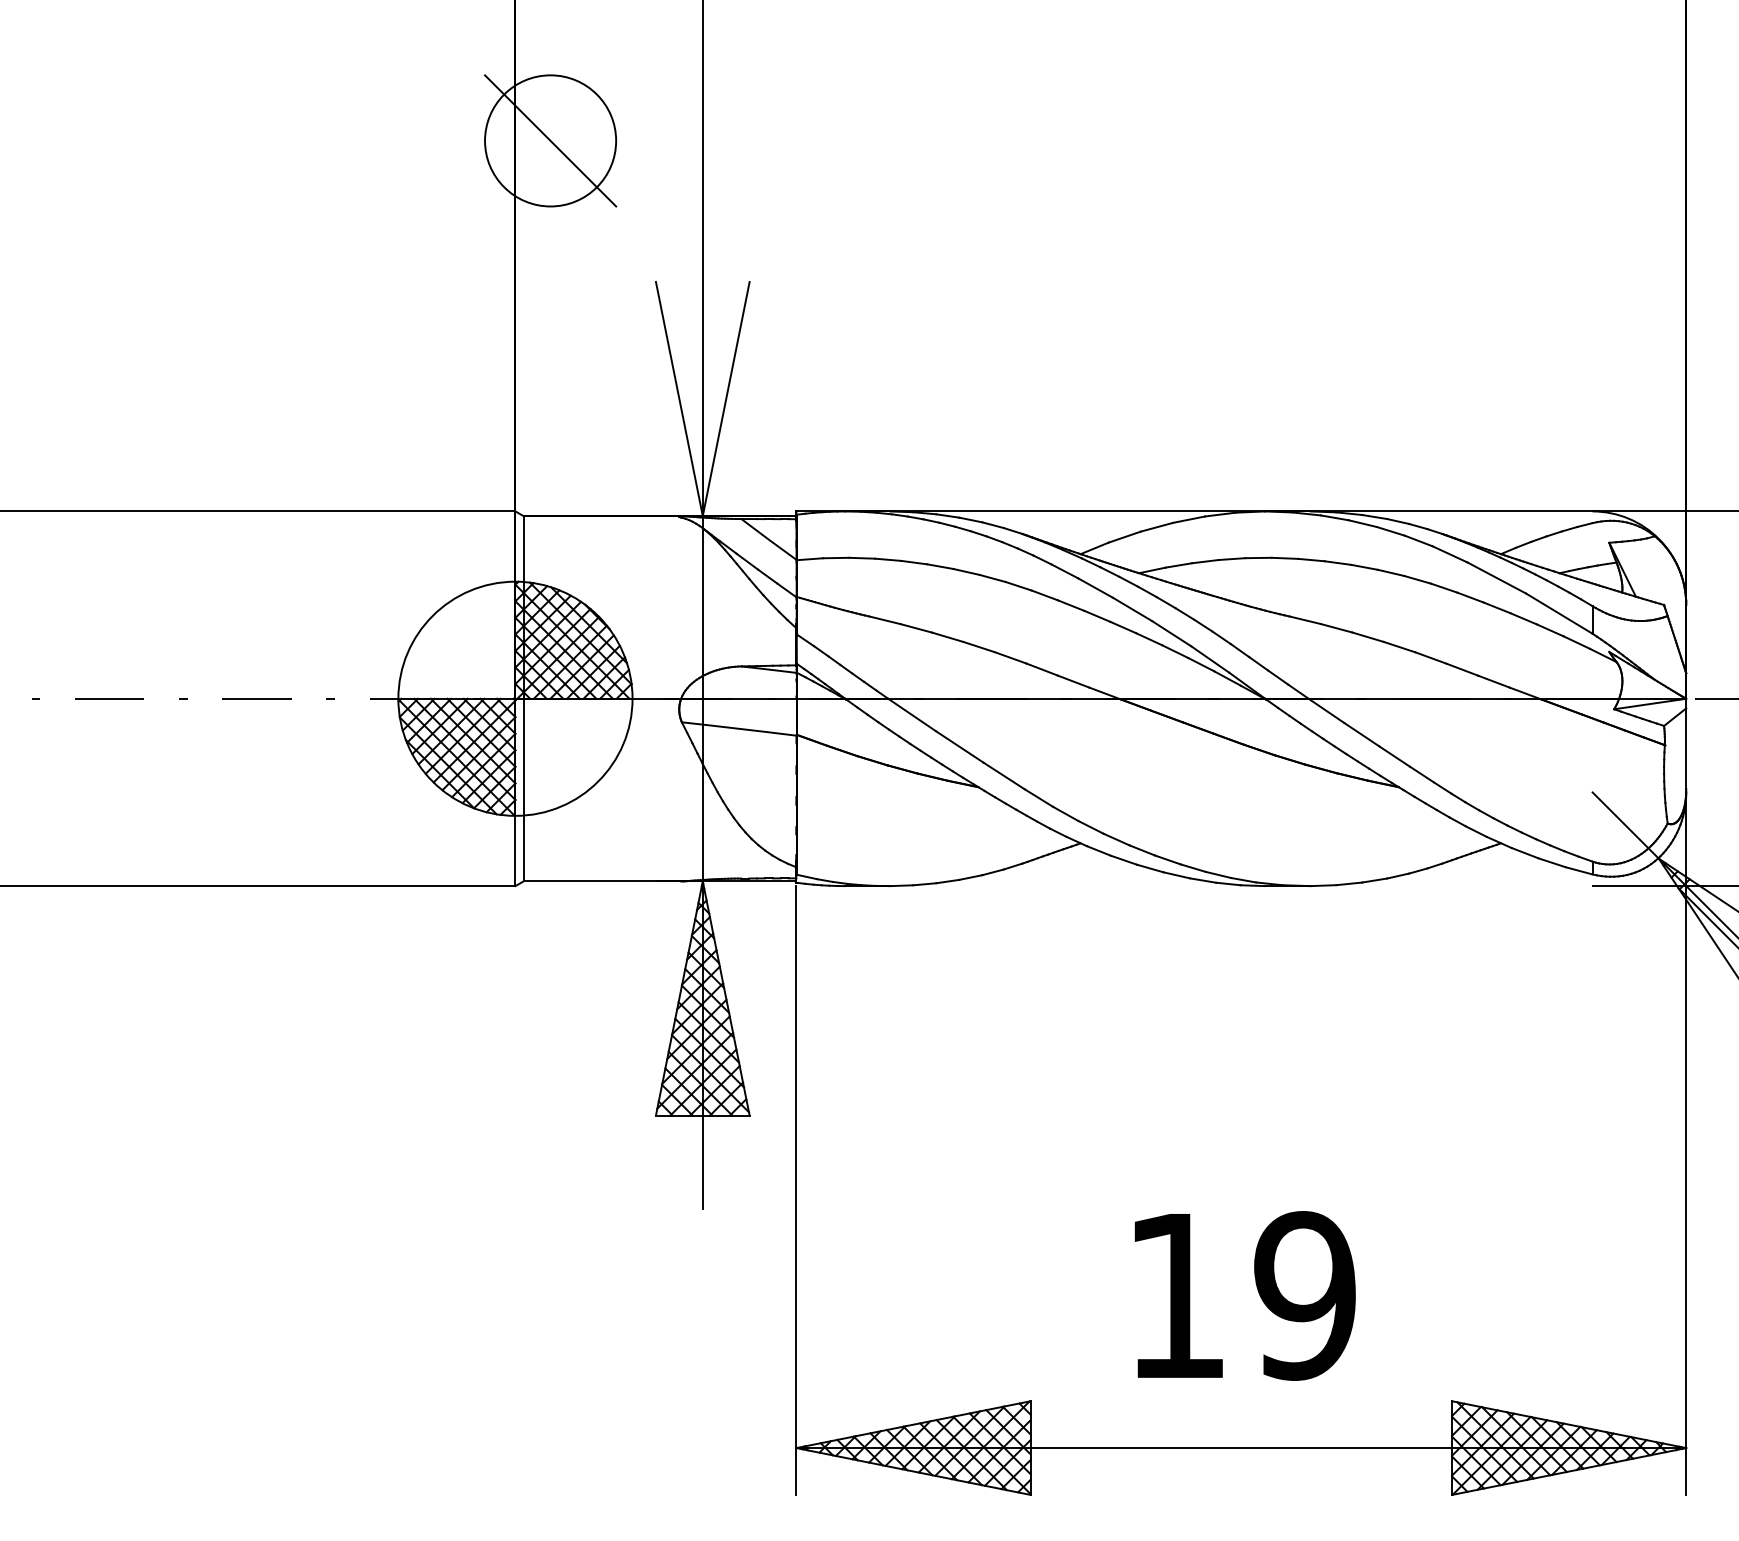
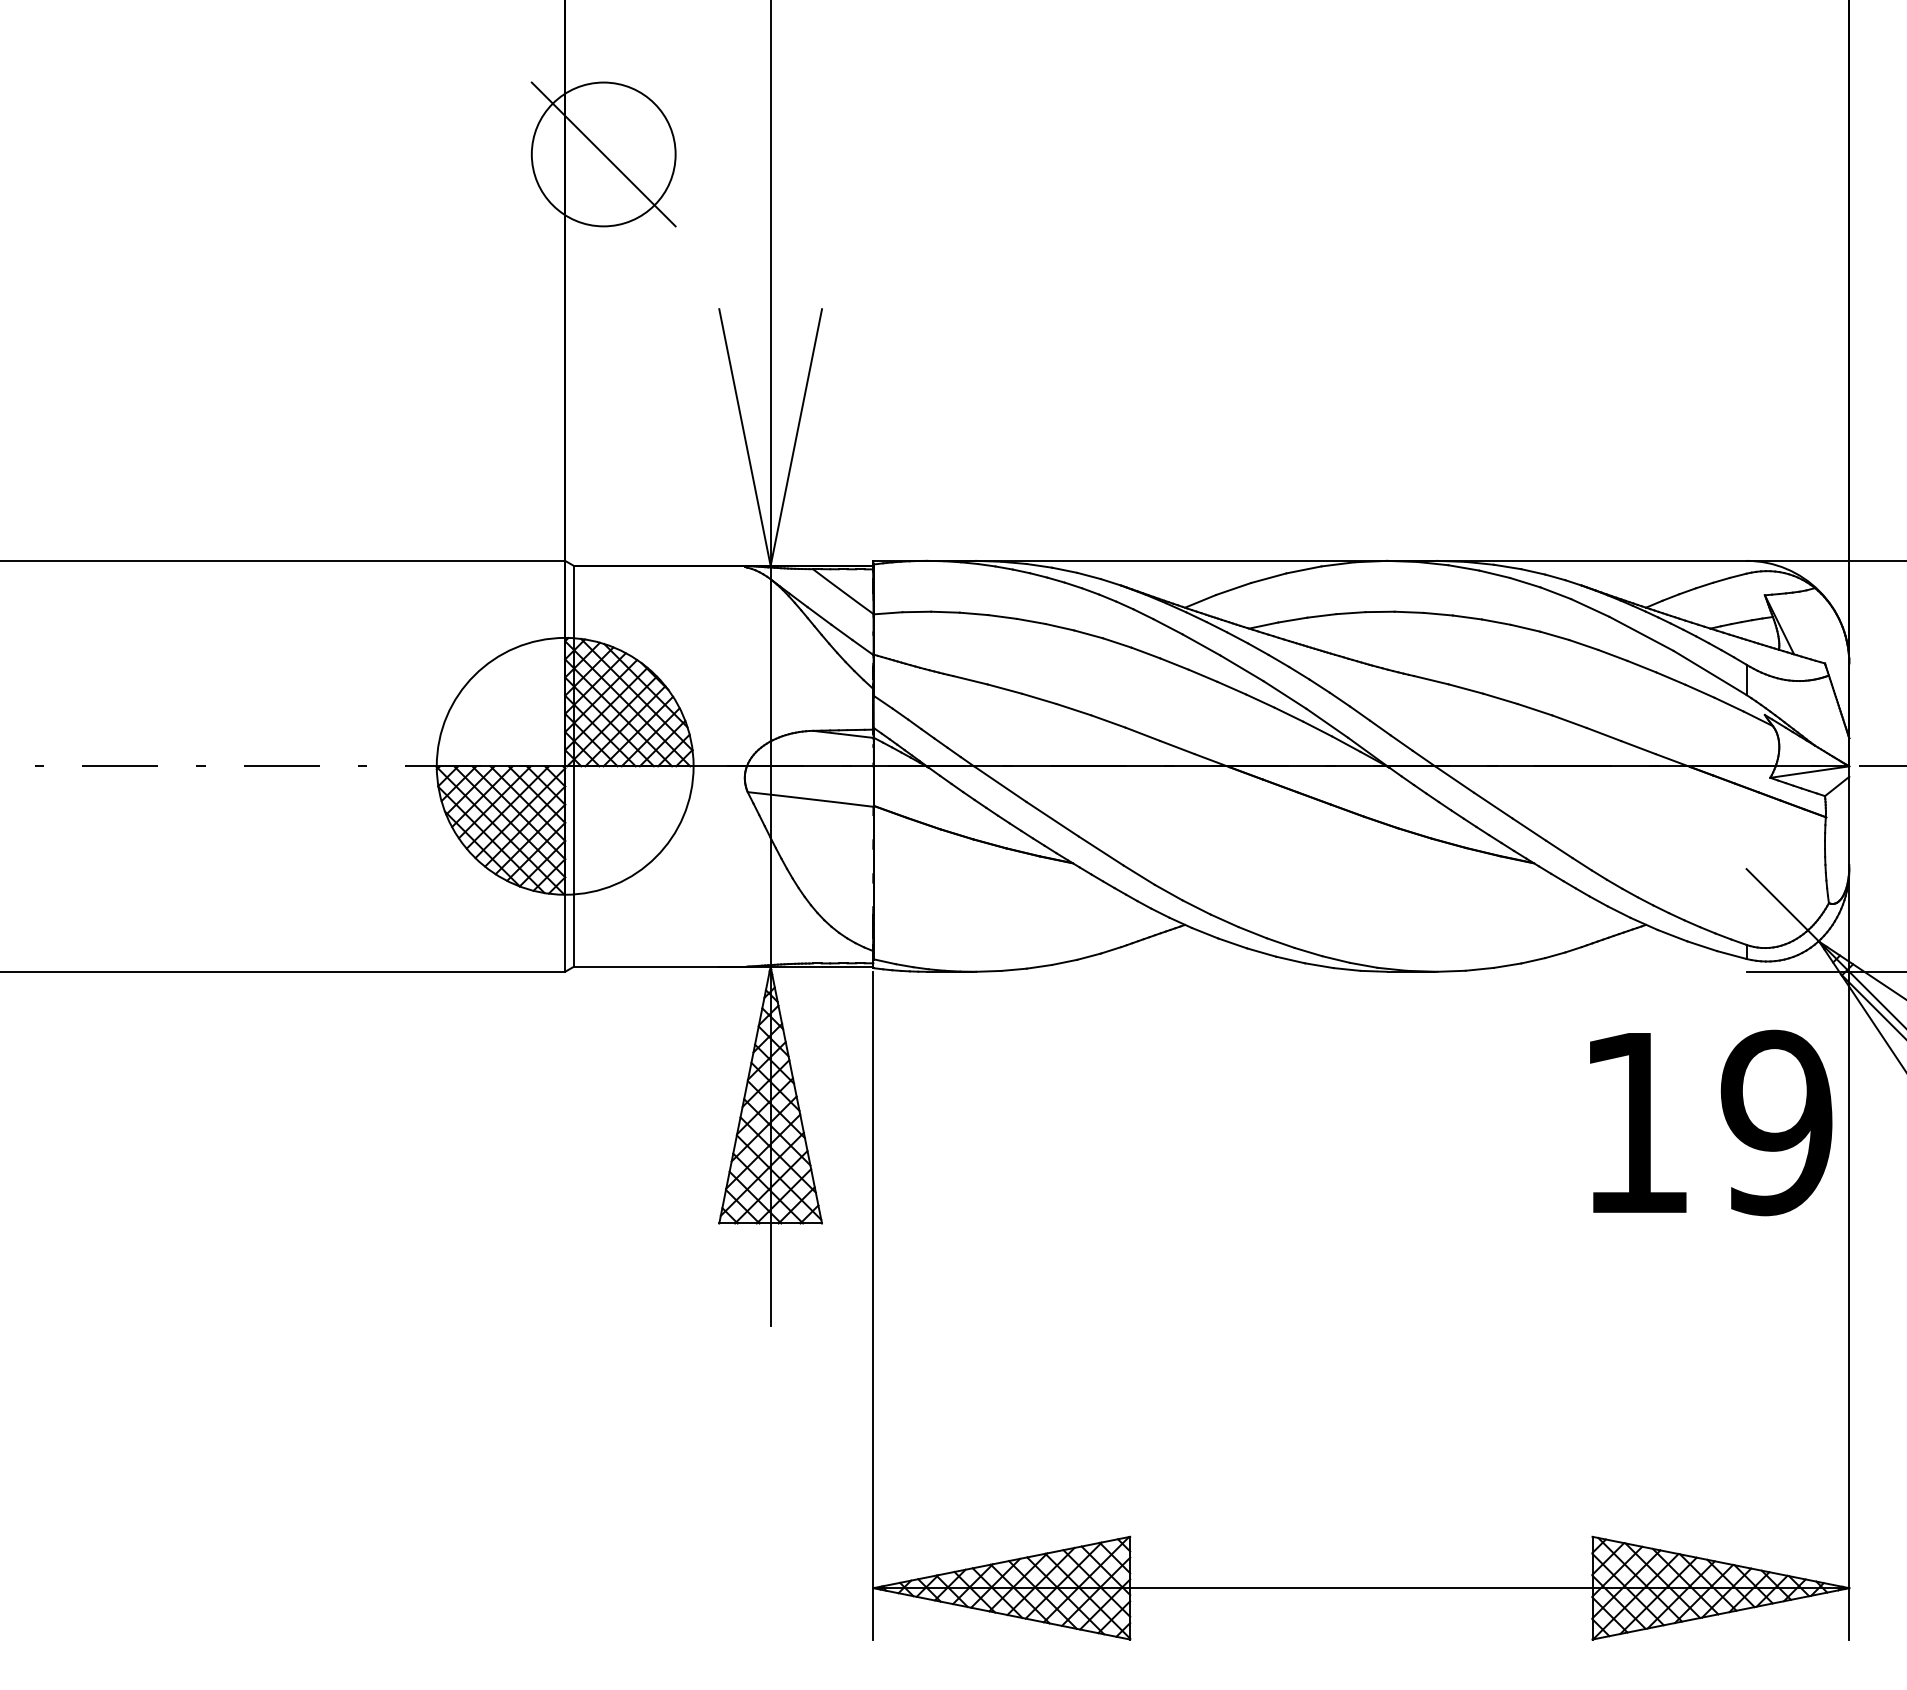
text: (1245, 1295) -> (1711, 1122), moved

